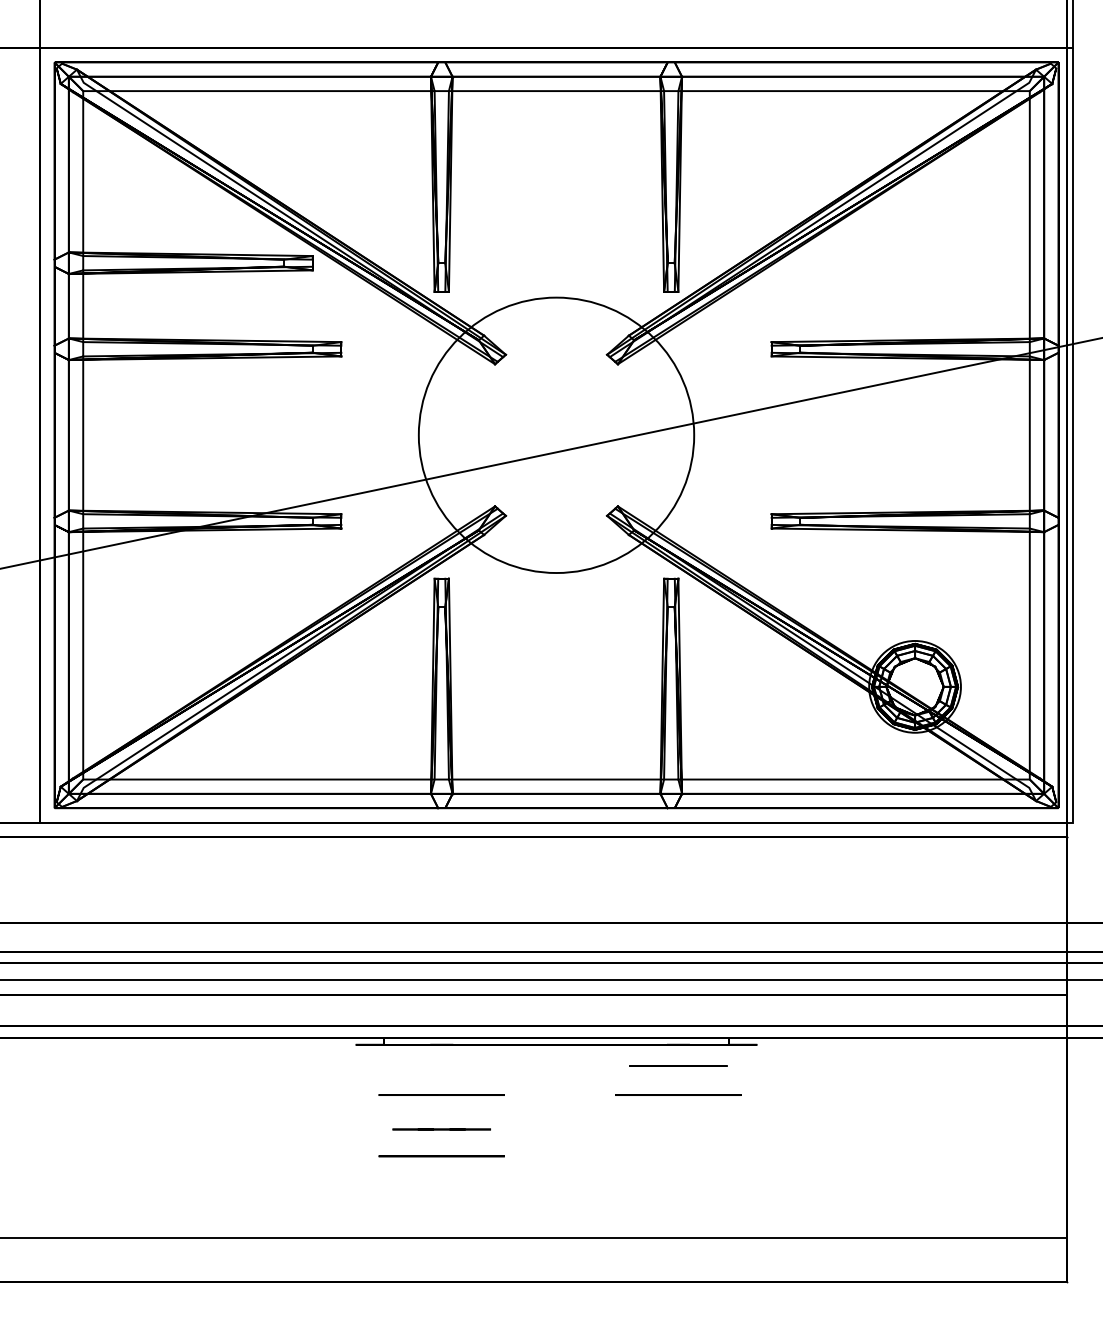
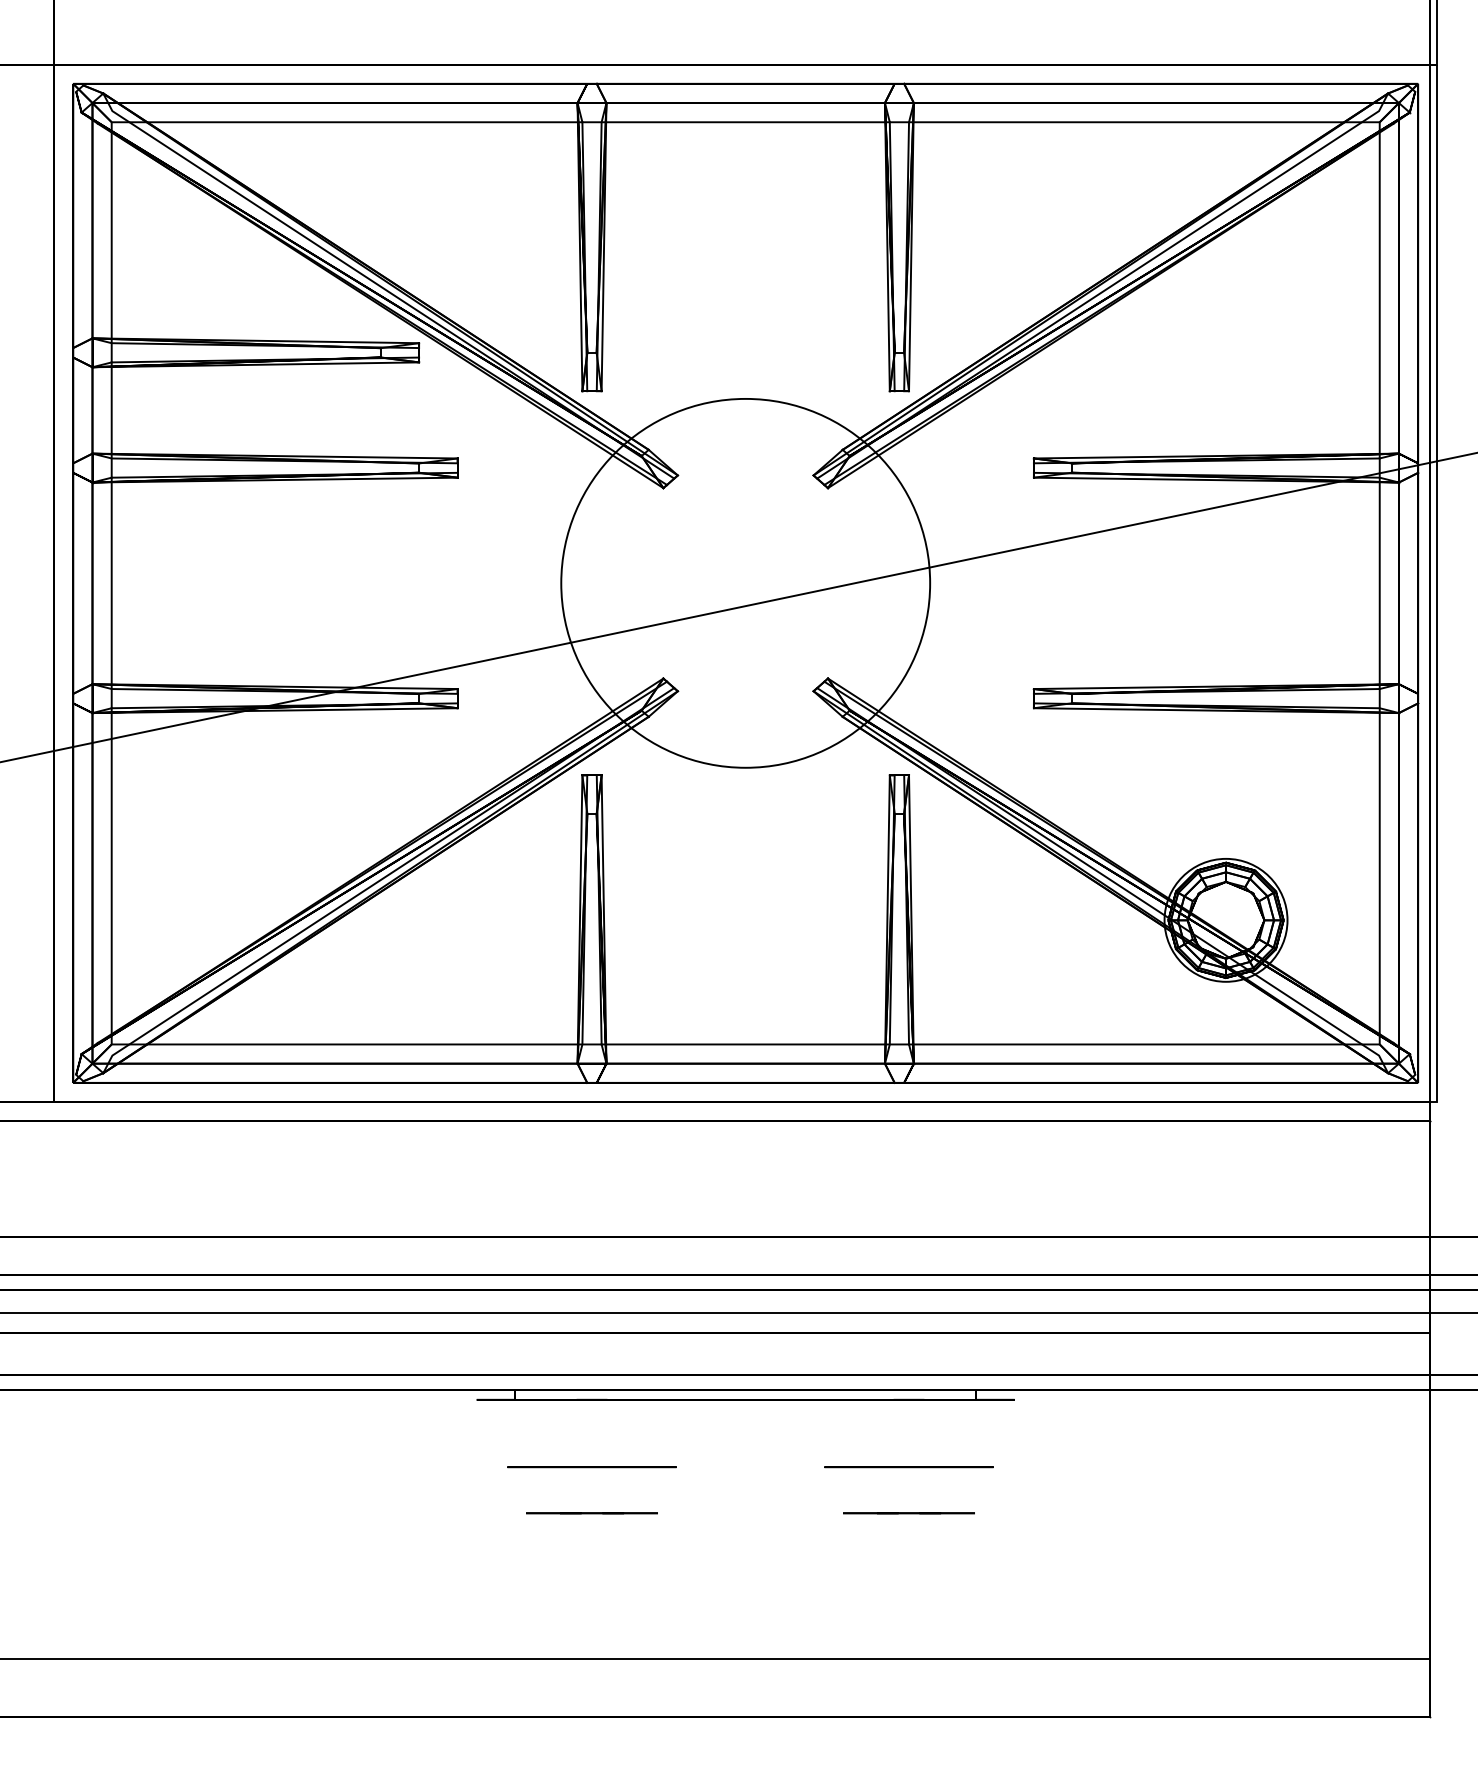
line: (678, 1066) -> (908, 1513), moved
circle: (441, 1156) -> (591, 1549), removed

